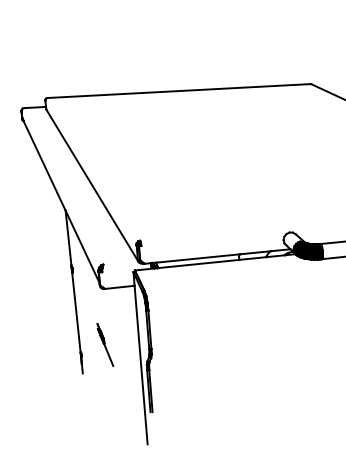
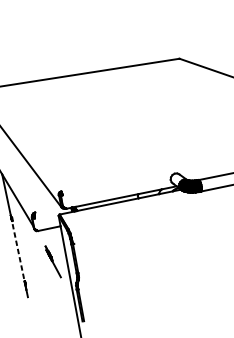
line: (76, 315) -> (18, 253), solid -> dashed
part: (105, 344) -> (53, 261), moved

